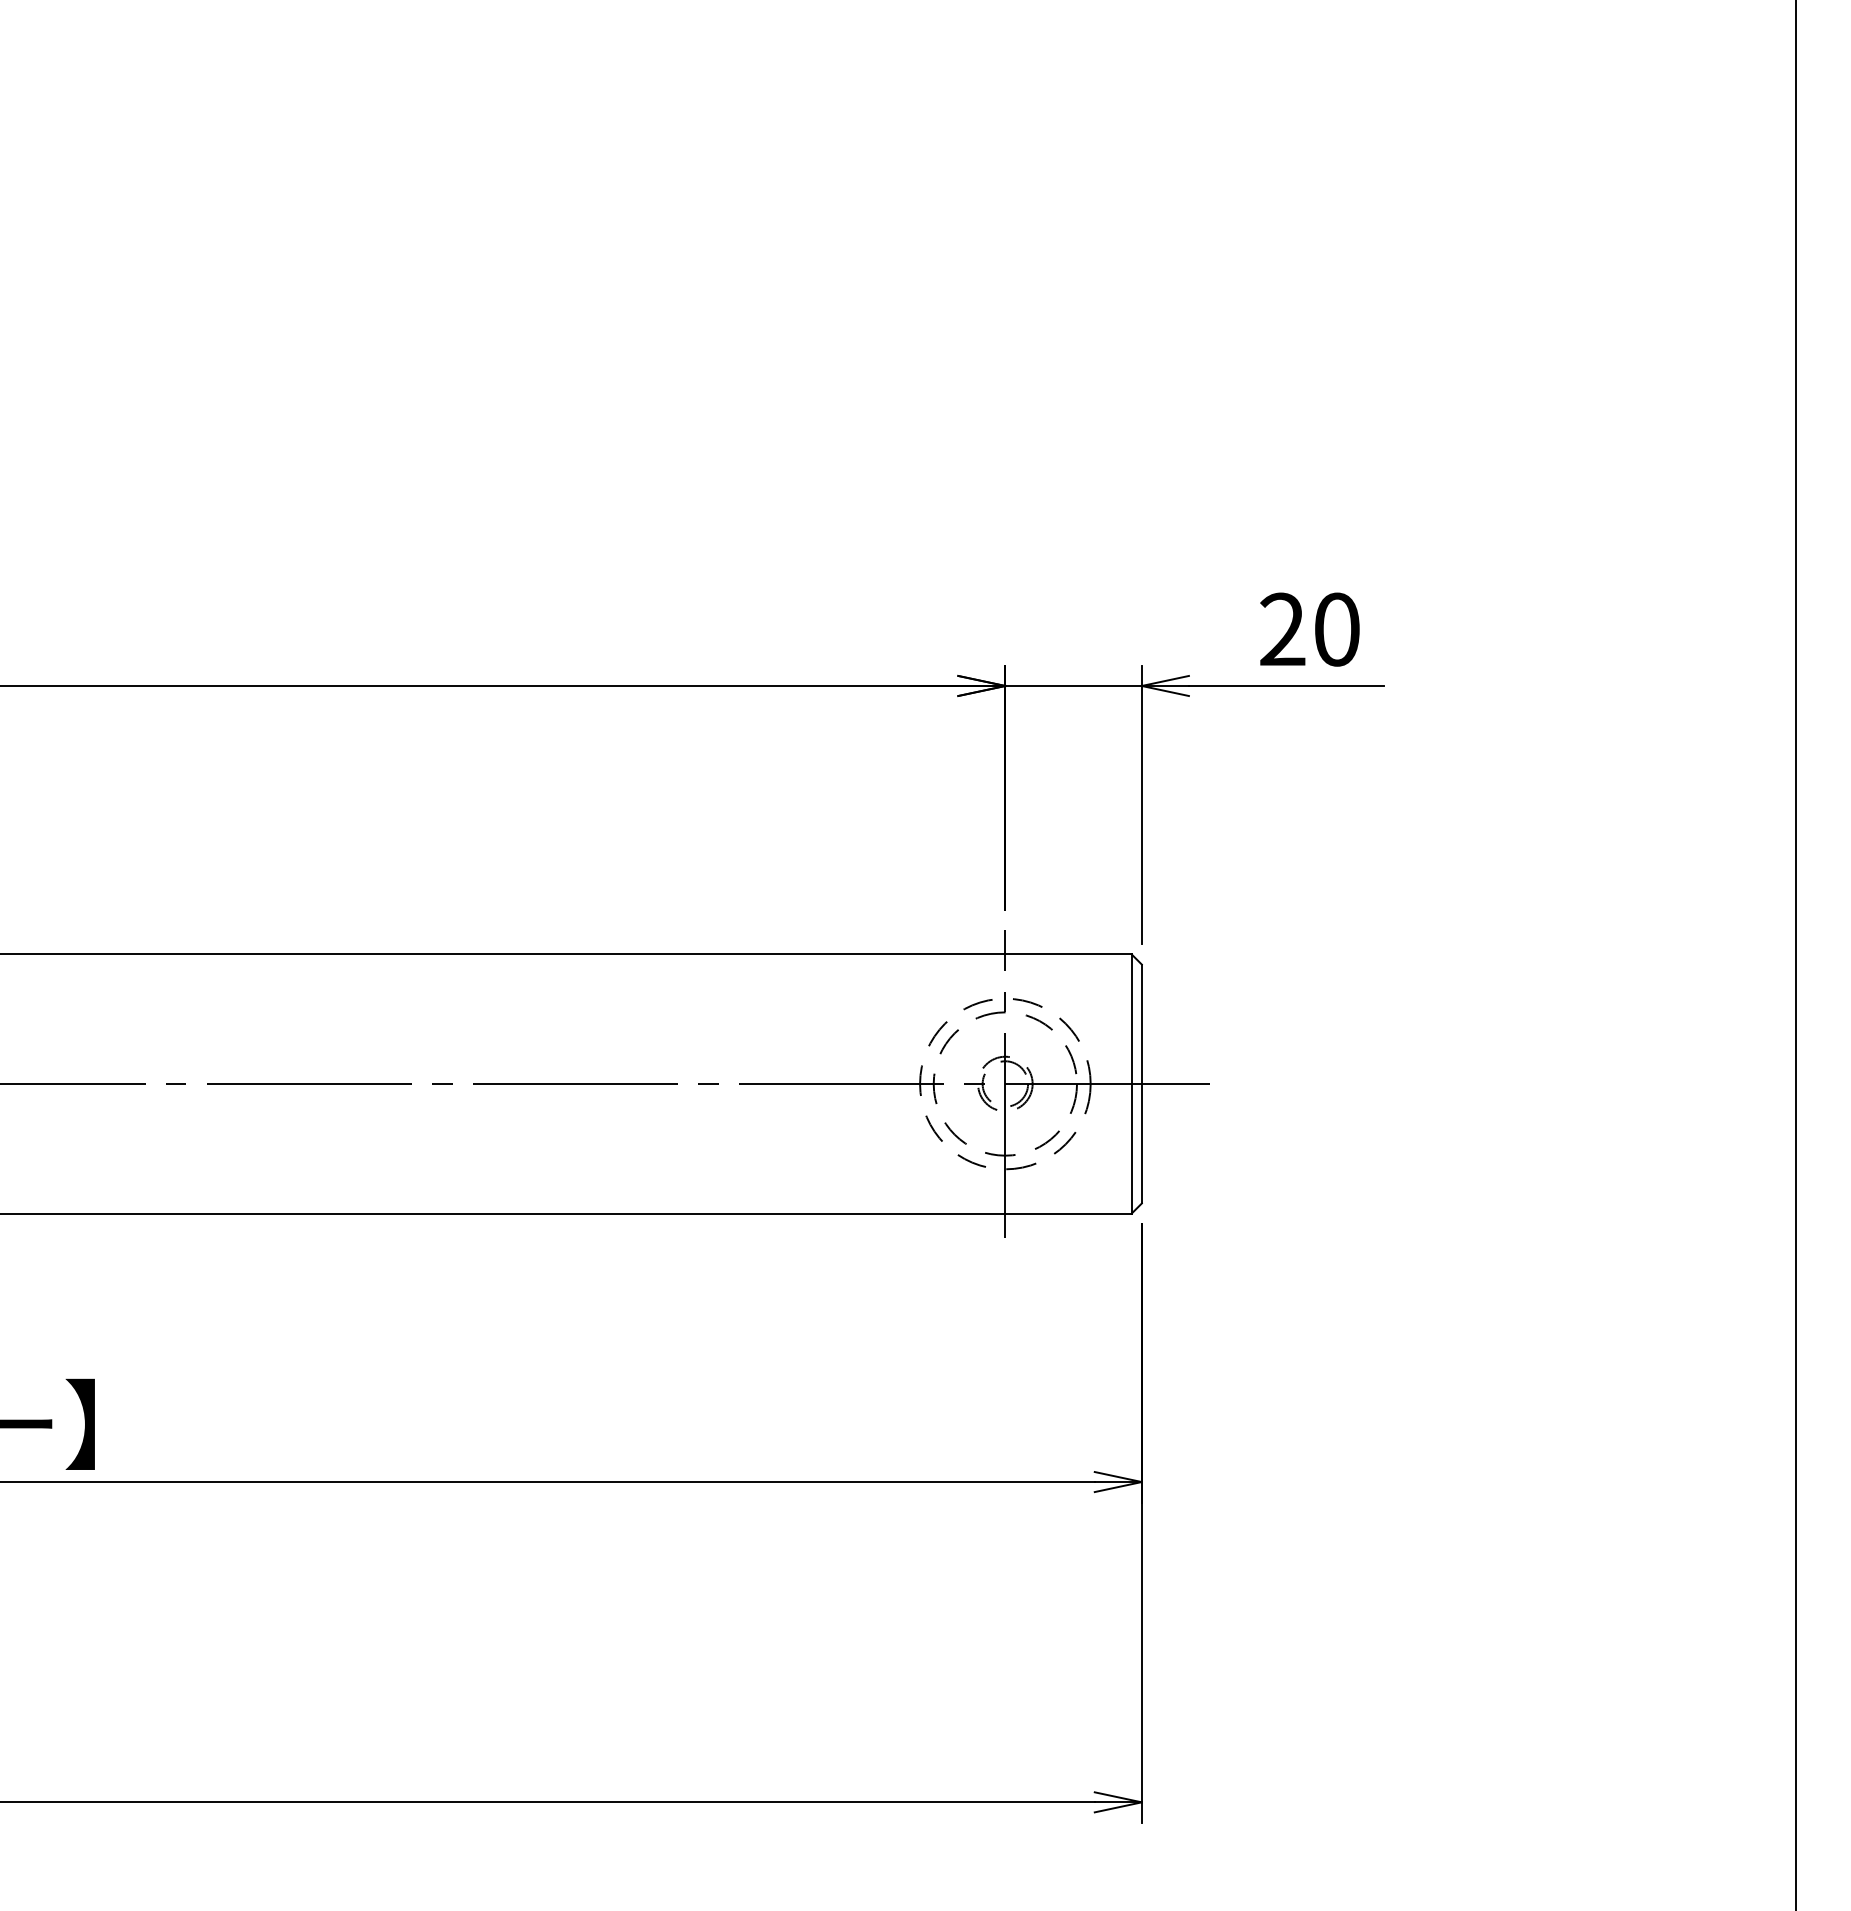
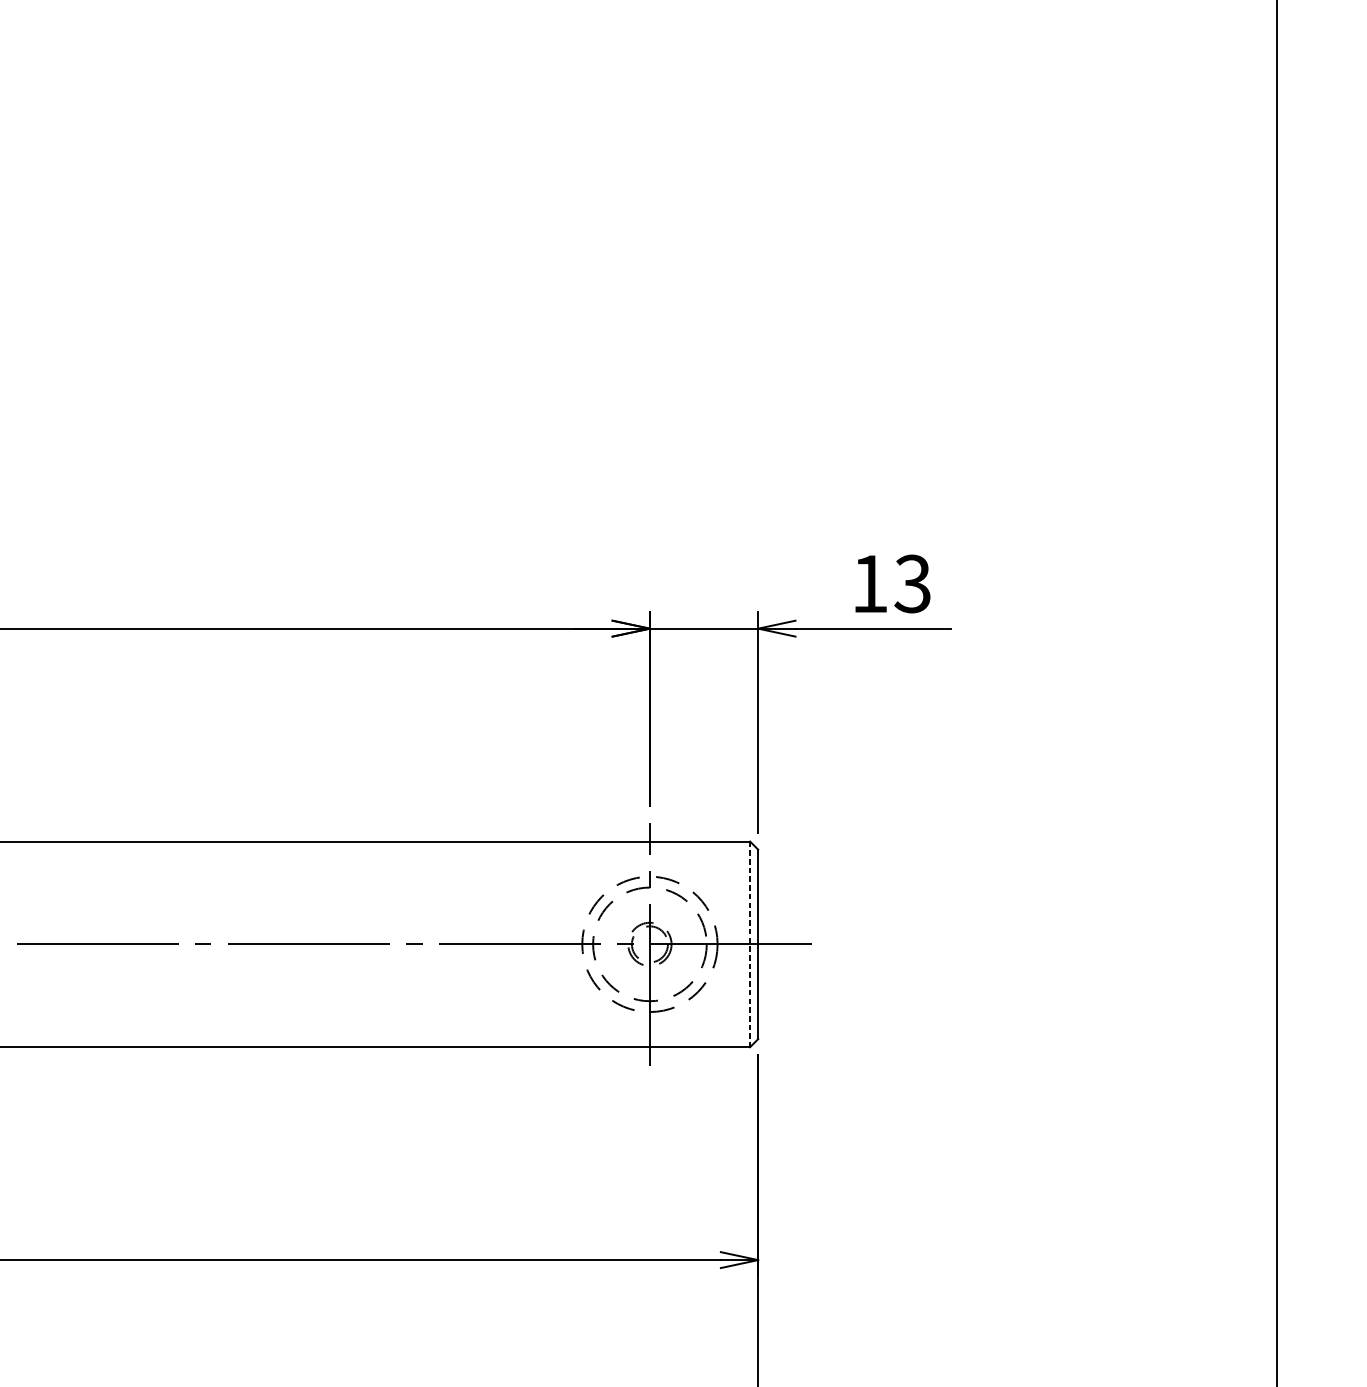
text: (1309, 629) -> (891, 583), 20 -> 13
line: (1131, 1084) -> (749, 944), solid -> dashed

